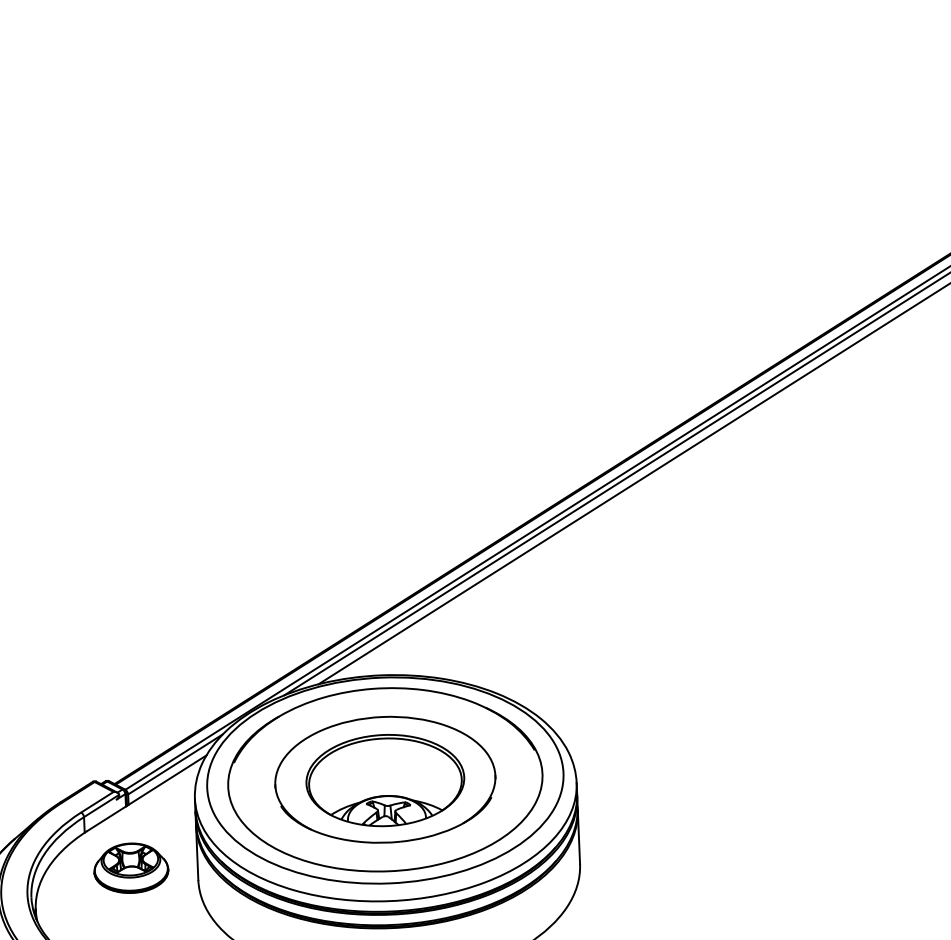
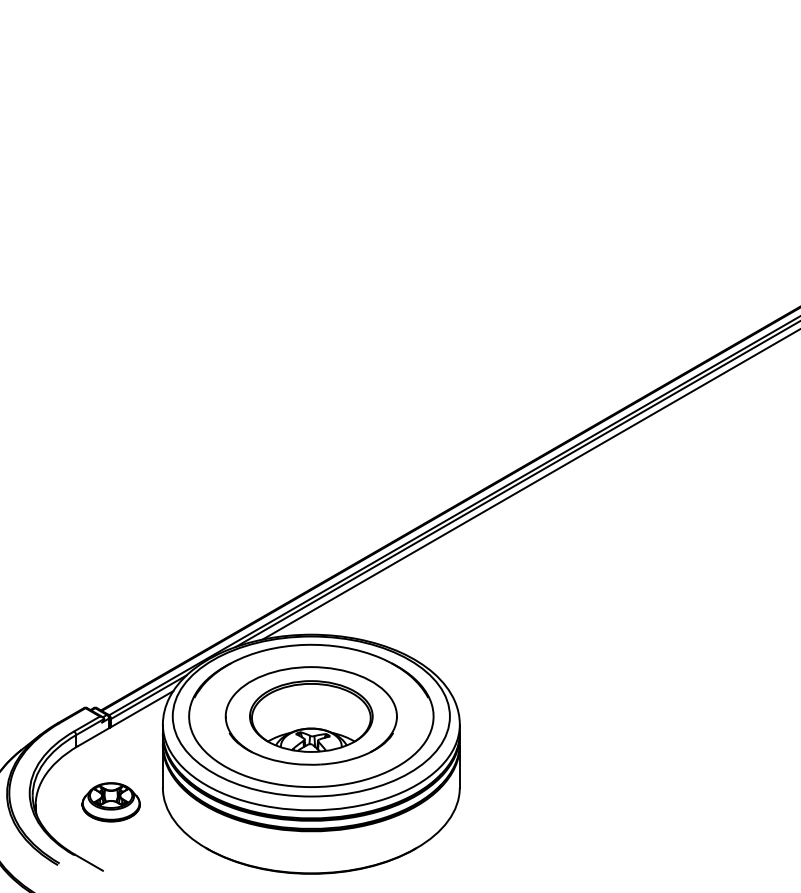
part: (130, 868) -> (110, 802), moved

